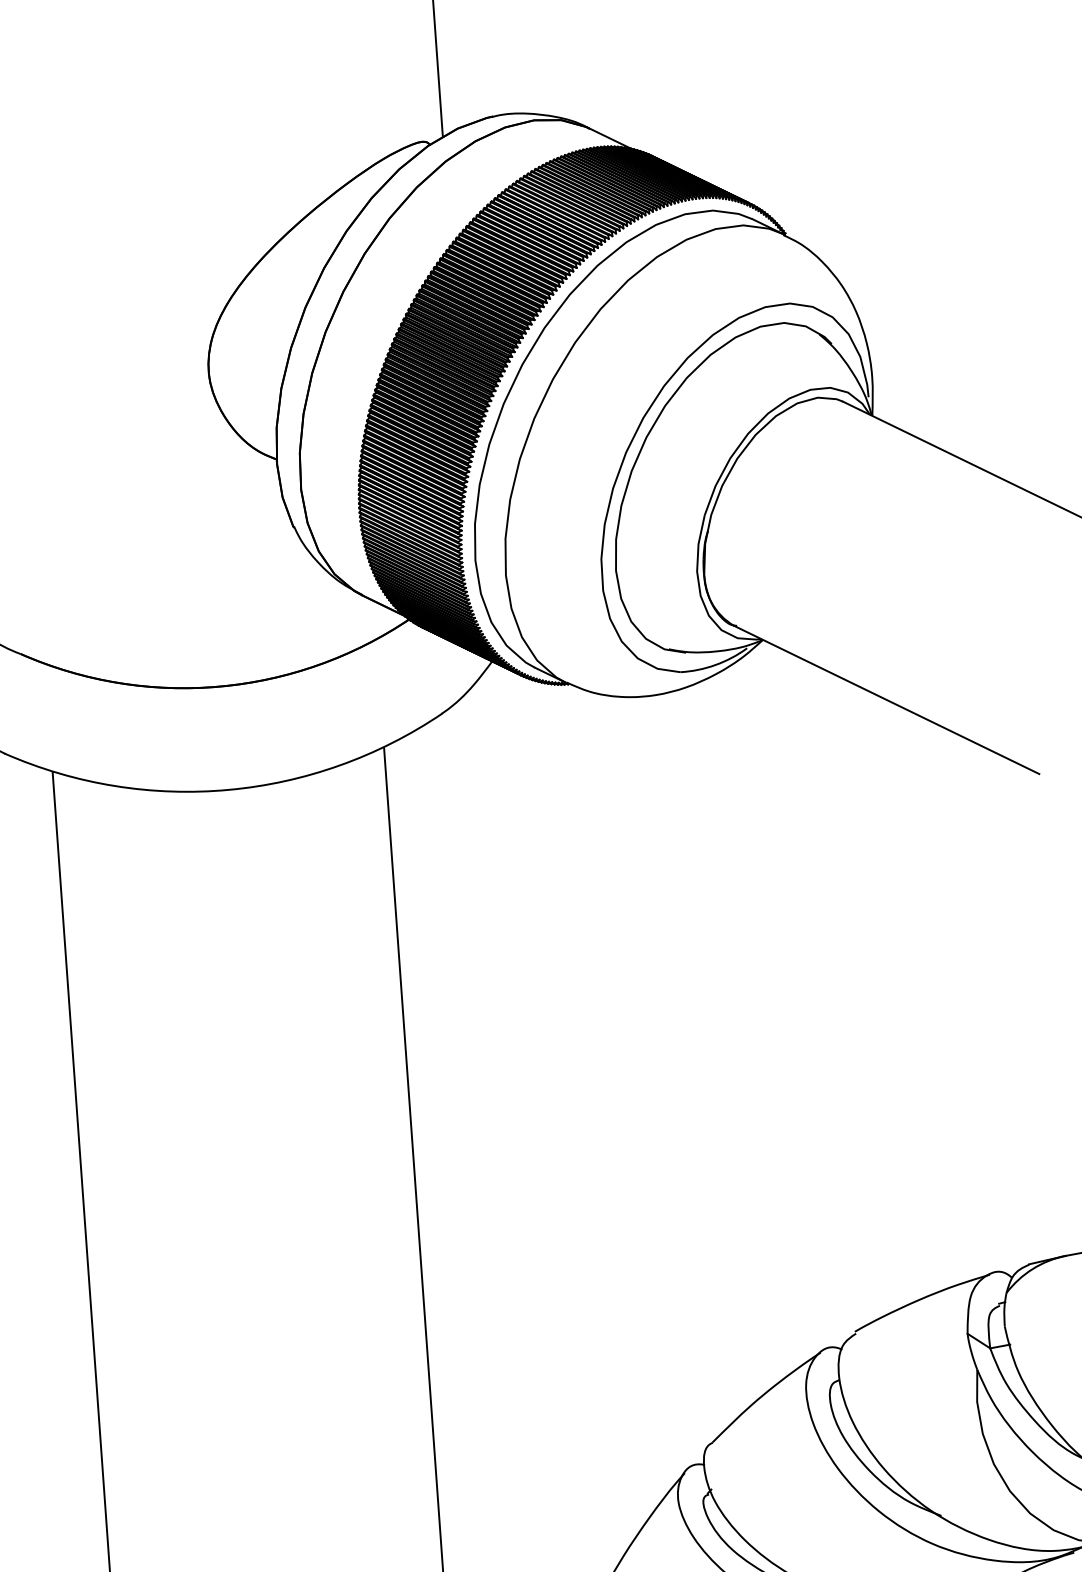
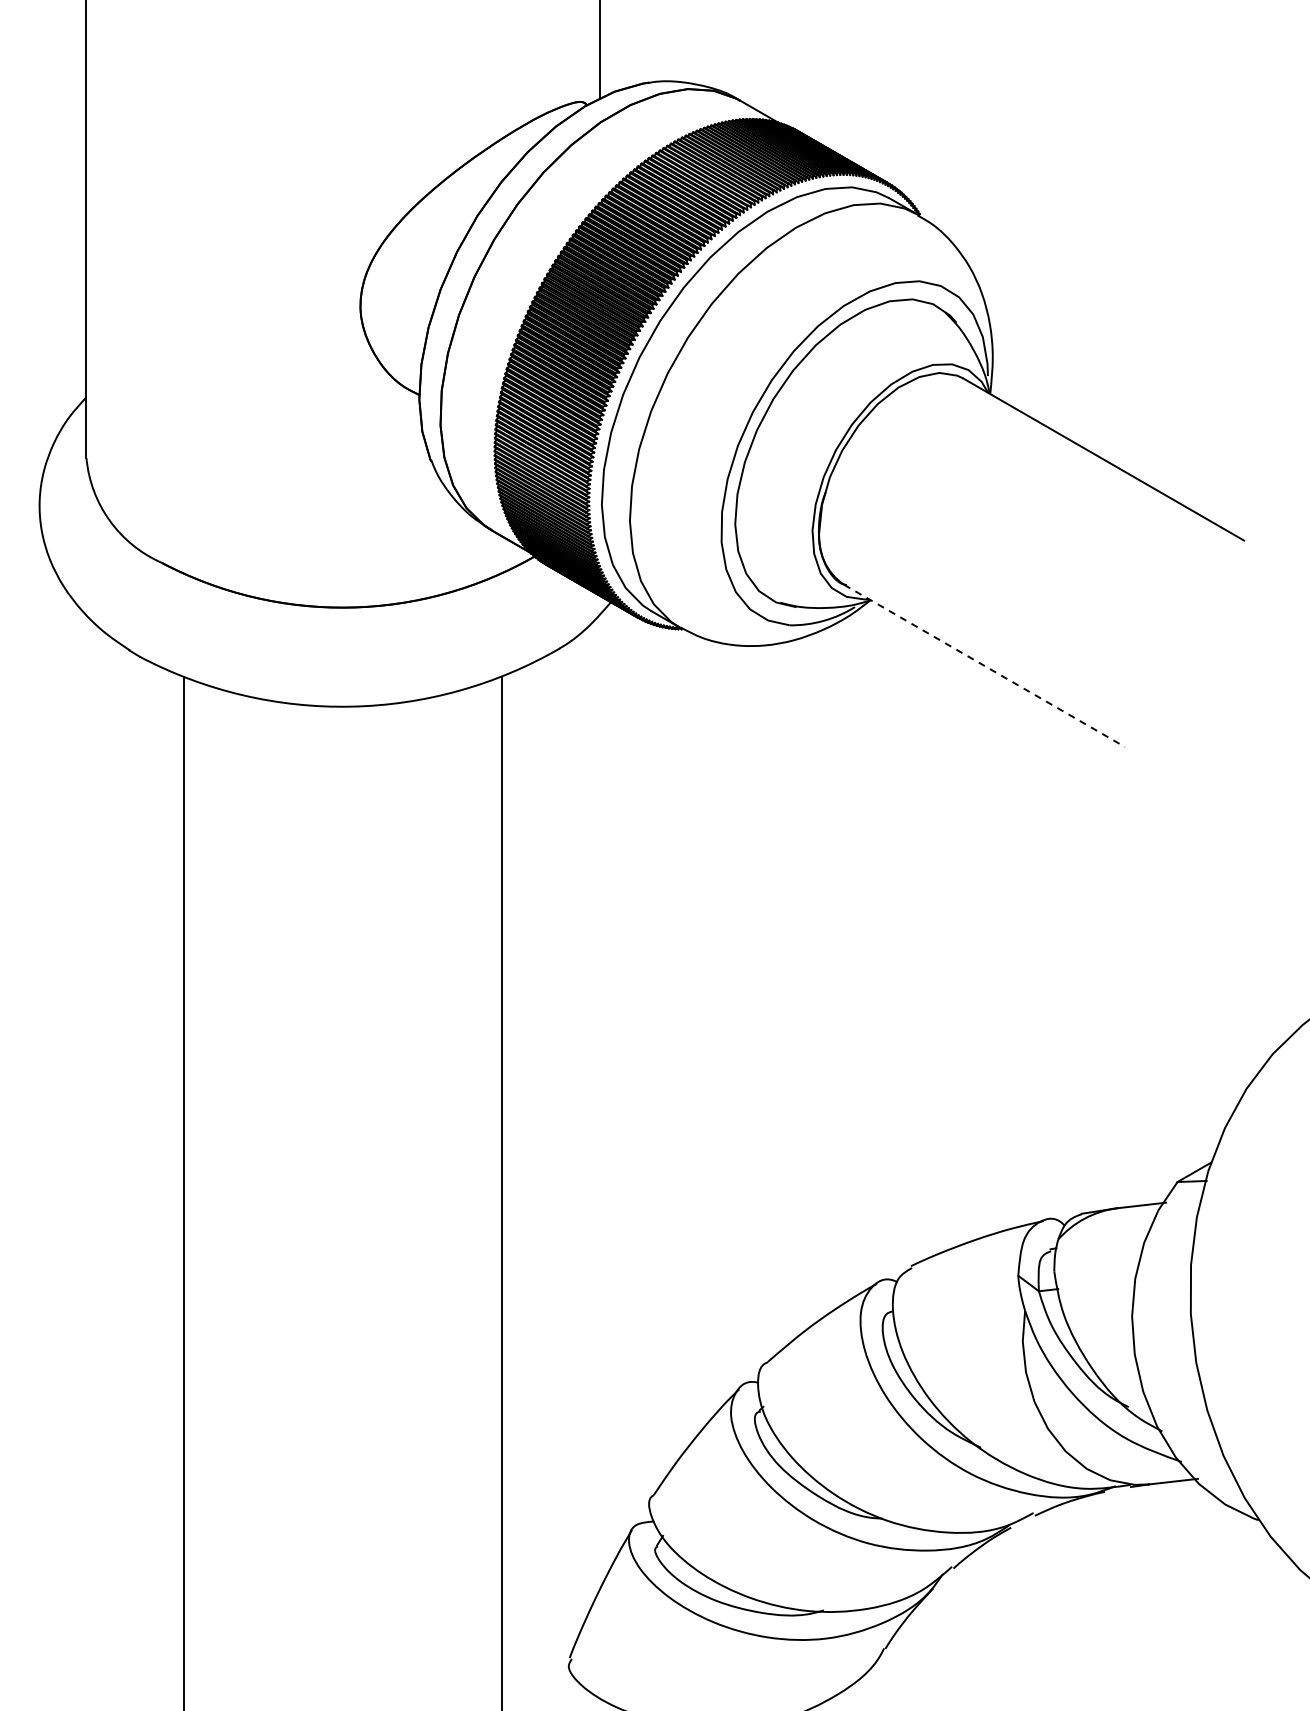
line: (887, 700) -> (985, 666), solid -> dashed

